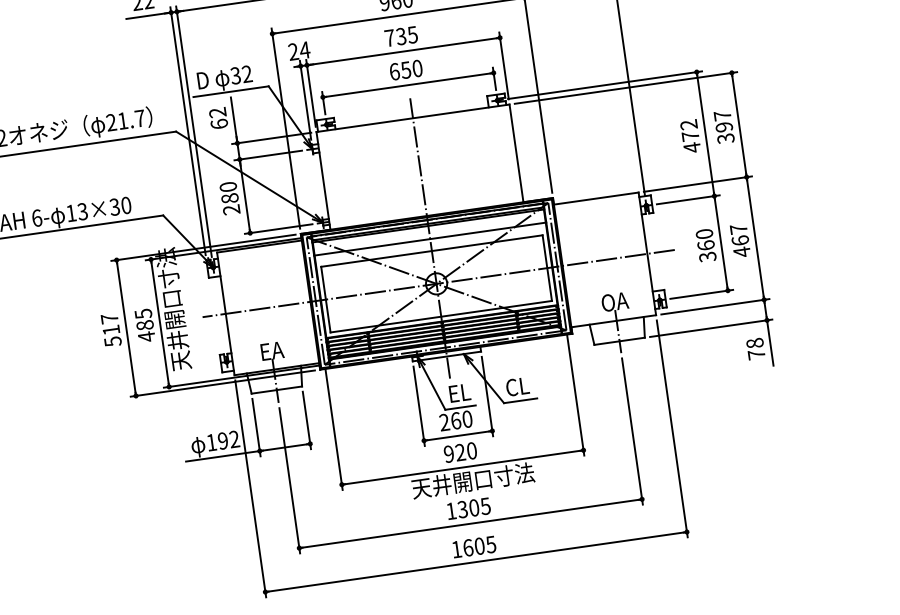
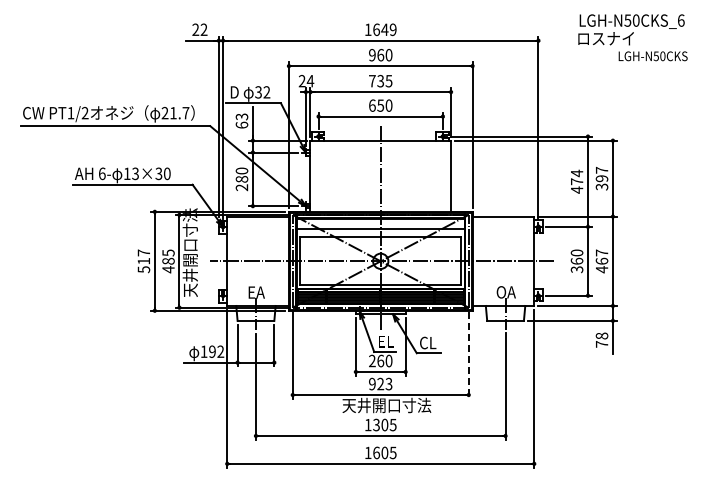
text: (218, 112) -> (242, 116), 62 -> 63
text: (688, 125) -> (576, 173), 472 -> 474
line: (575, 396) -> (468, 355), solid -> dashed
text: (471, 451) -> (388, 384), 920 -> 923

